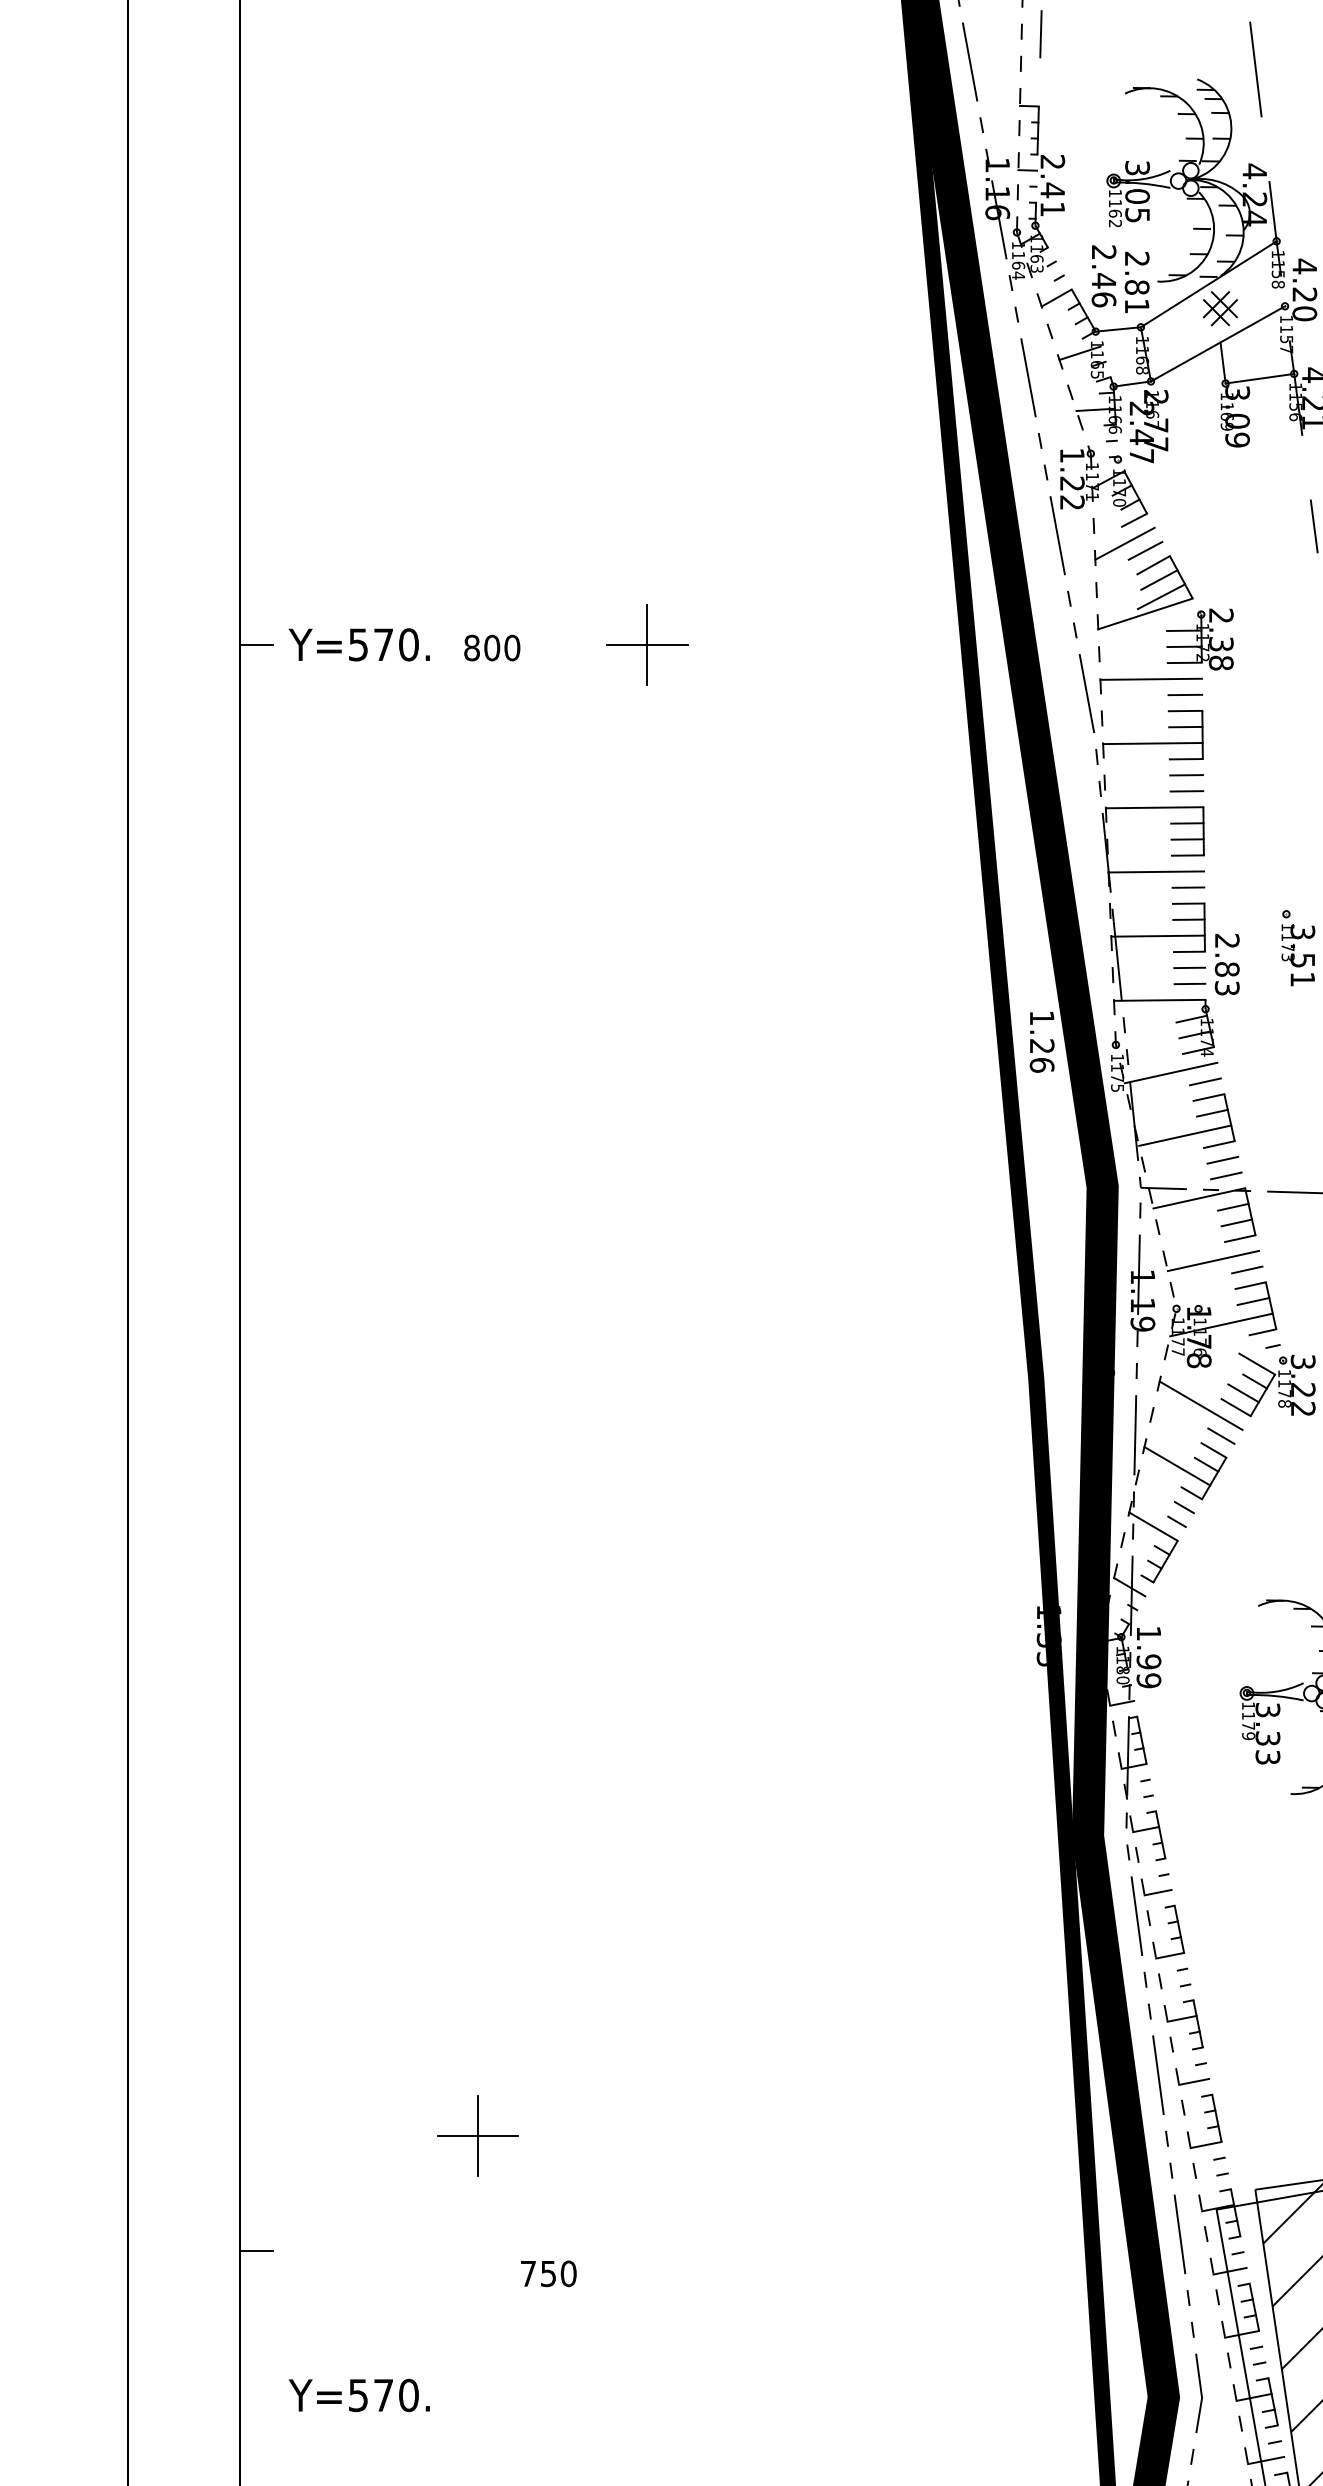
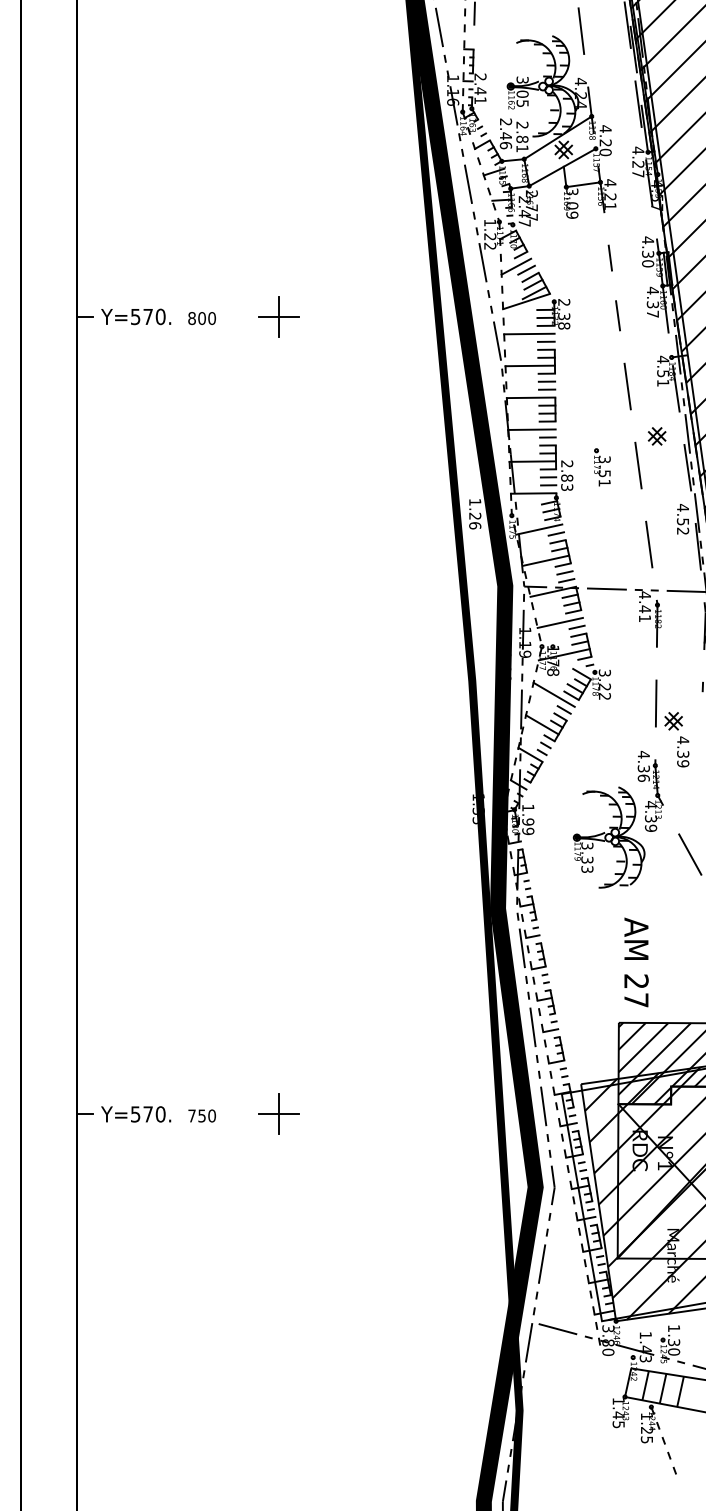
part: (476, 2133) -> (278, 1113), moved
text: (547, 2272) -> (201, 1115), moved
text: (360, 2395) -> (136, 1114), moved

